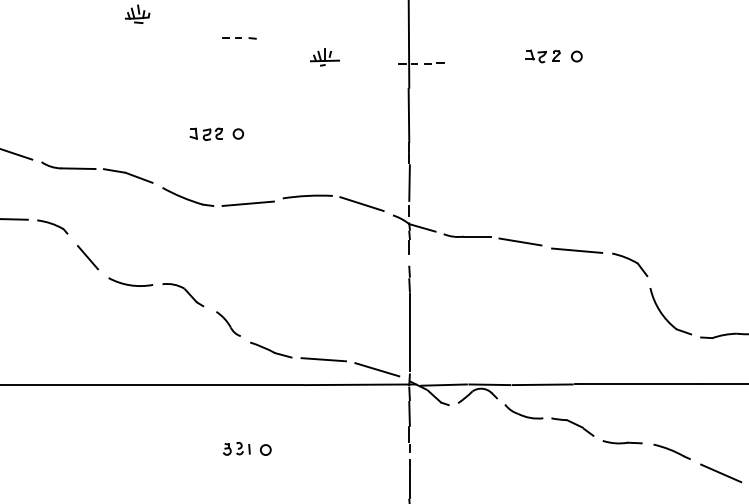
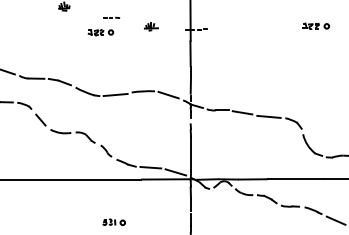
part: (552, 54) -> (315, 25), moved
part: (215, 134) -> (100, 32), moved
part: (245, 447) -> (113, 221), moved

